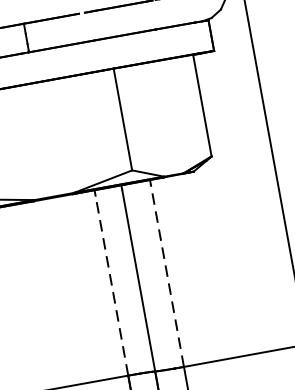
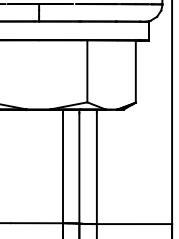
line: (166, 275) -> (96, 168), dashed -> solid
line: (112, 285) -> (63, 168), dashed -> solid

